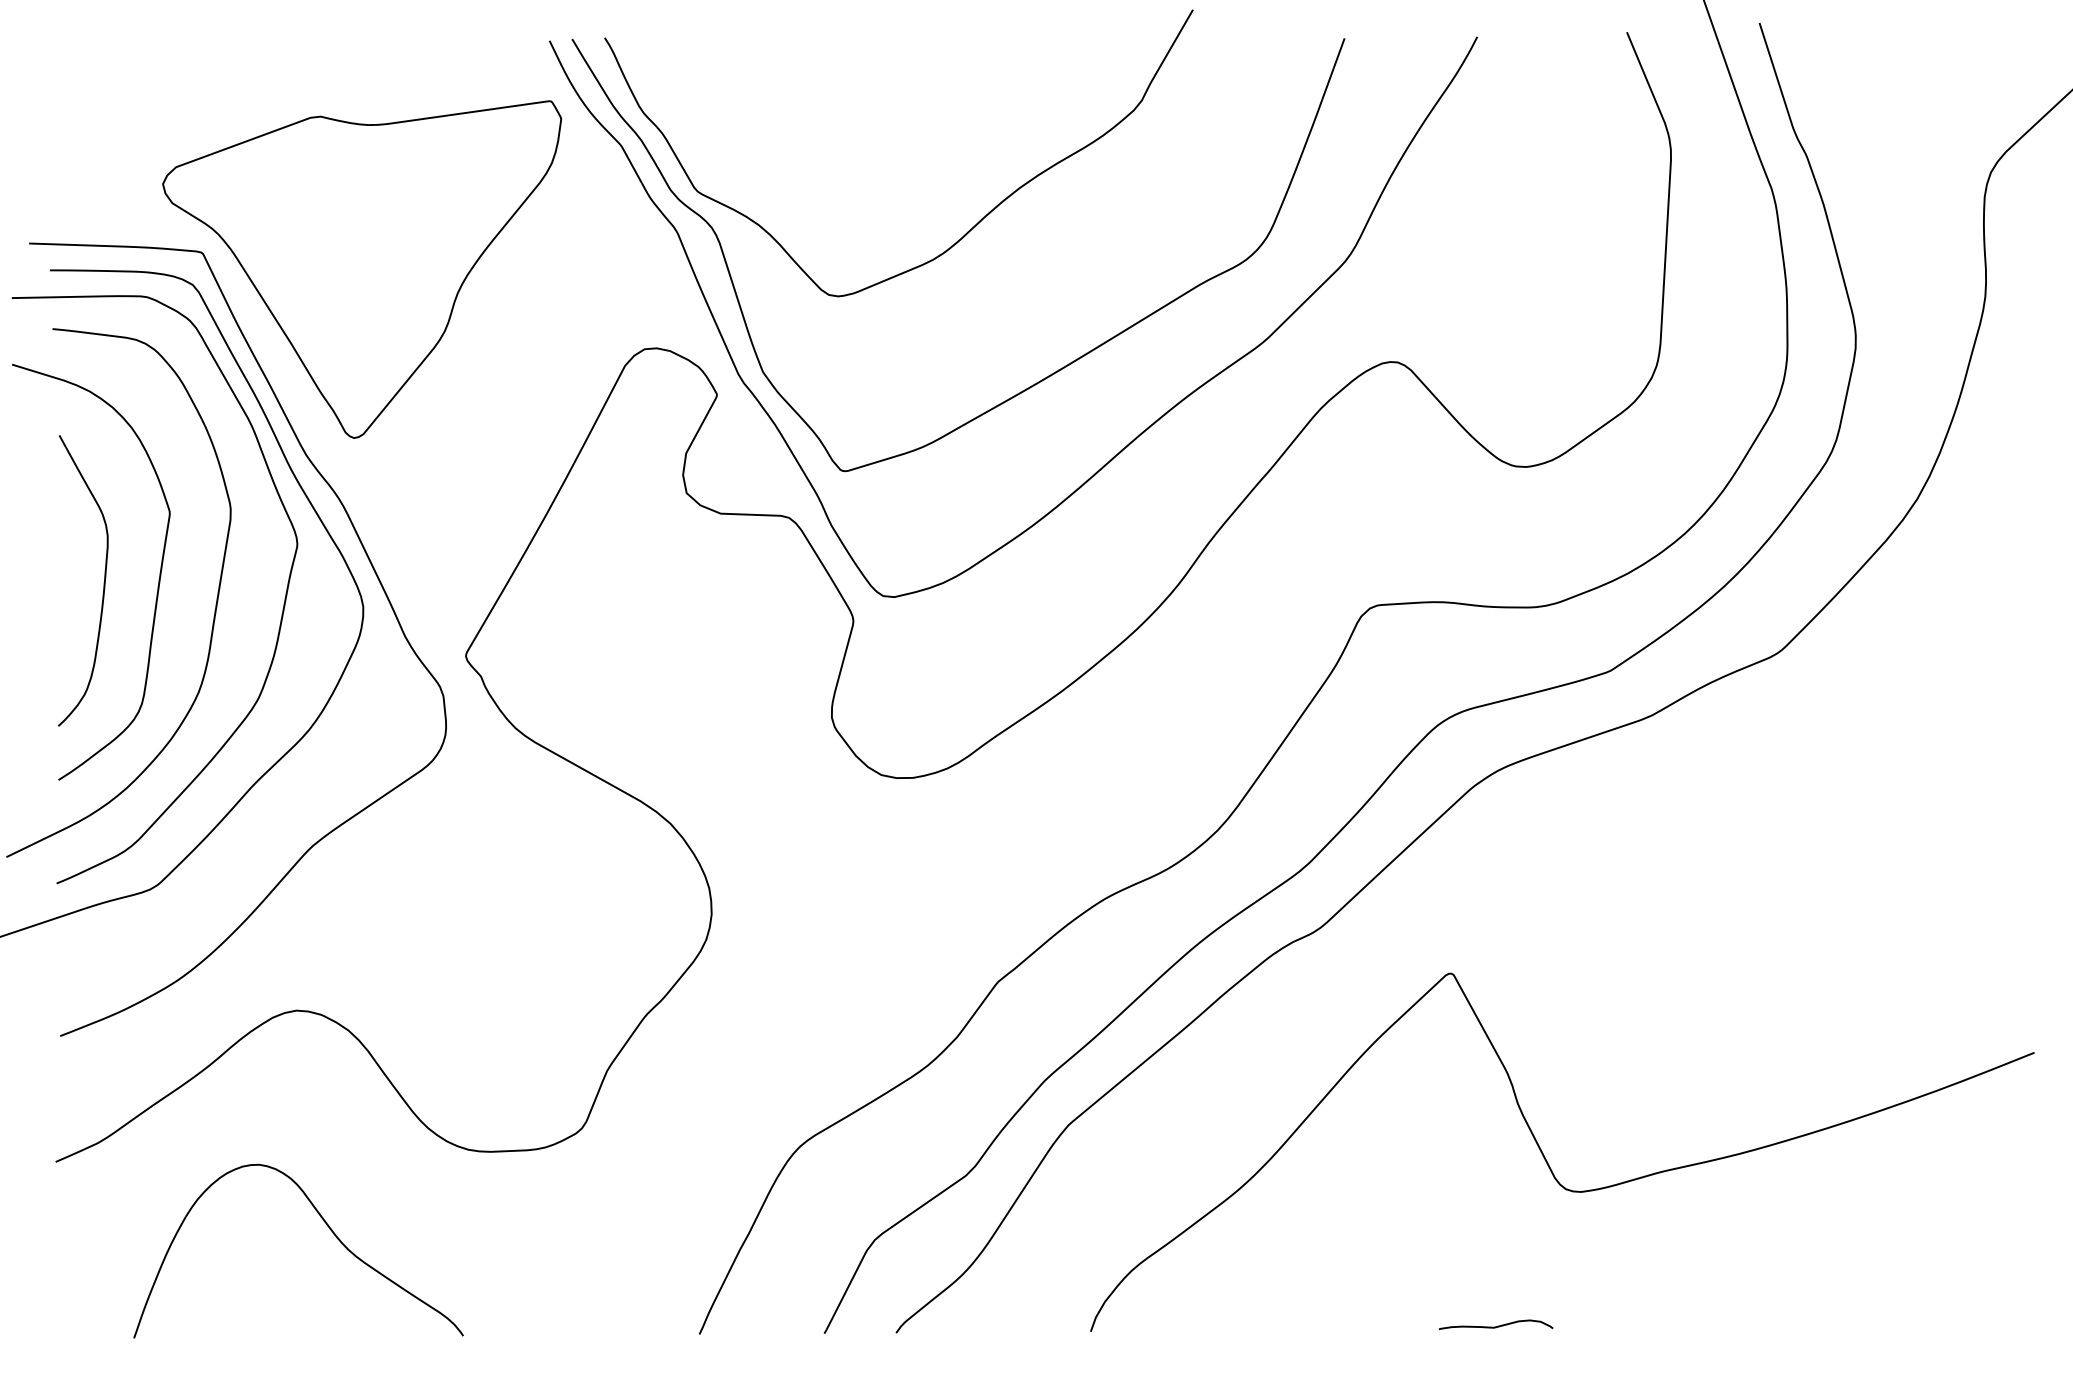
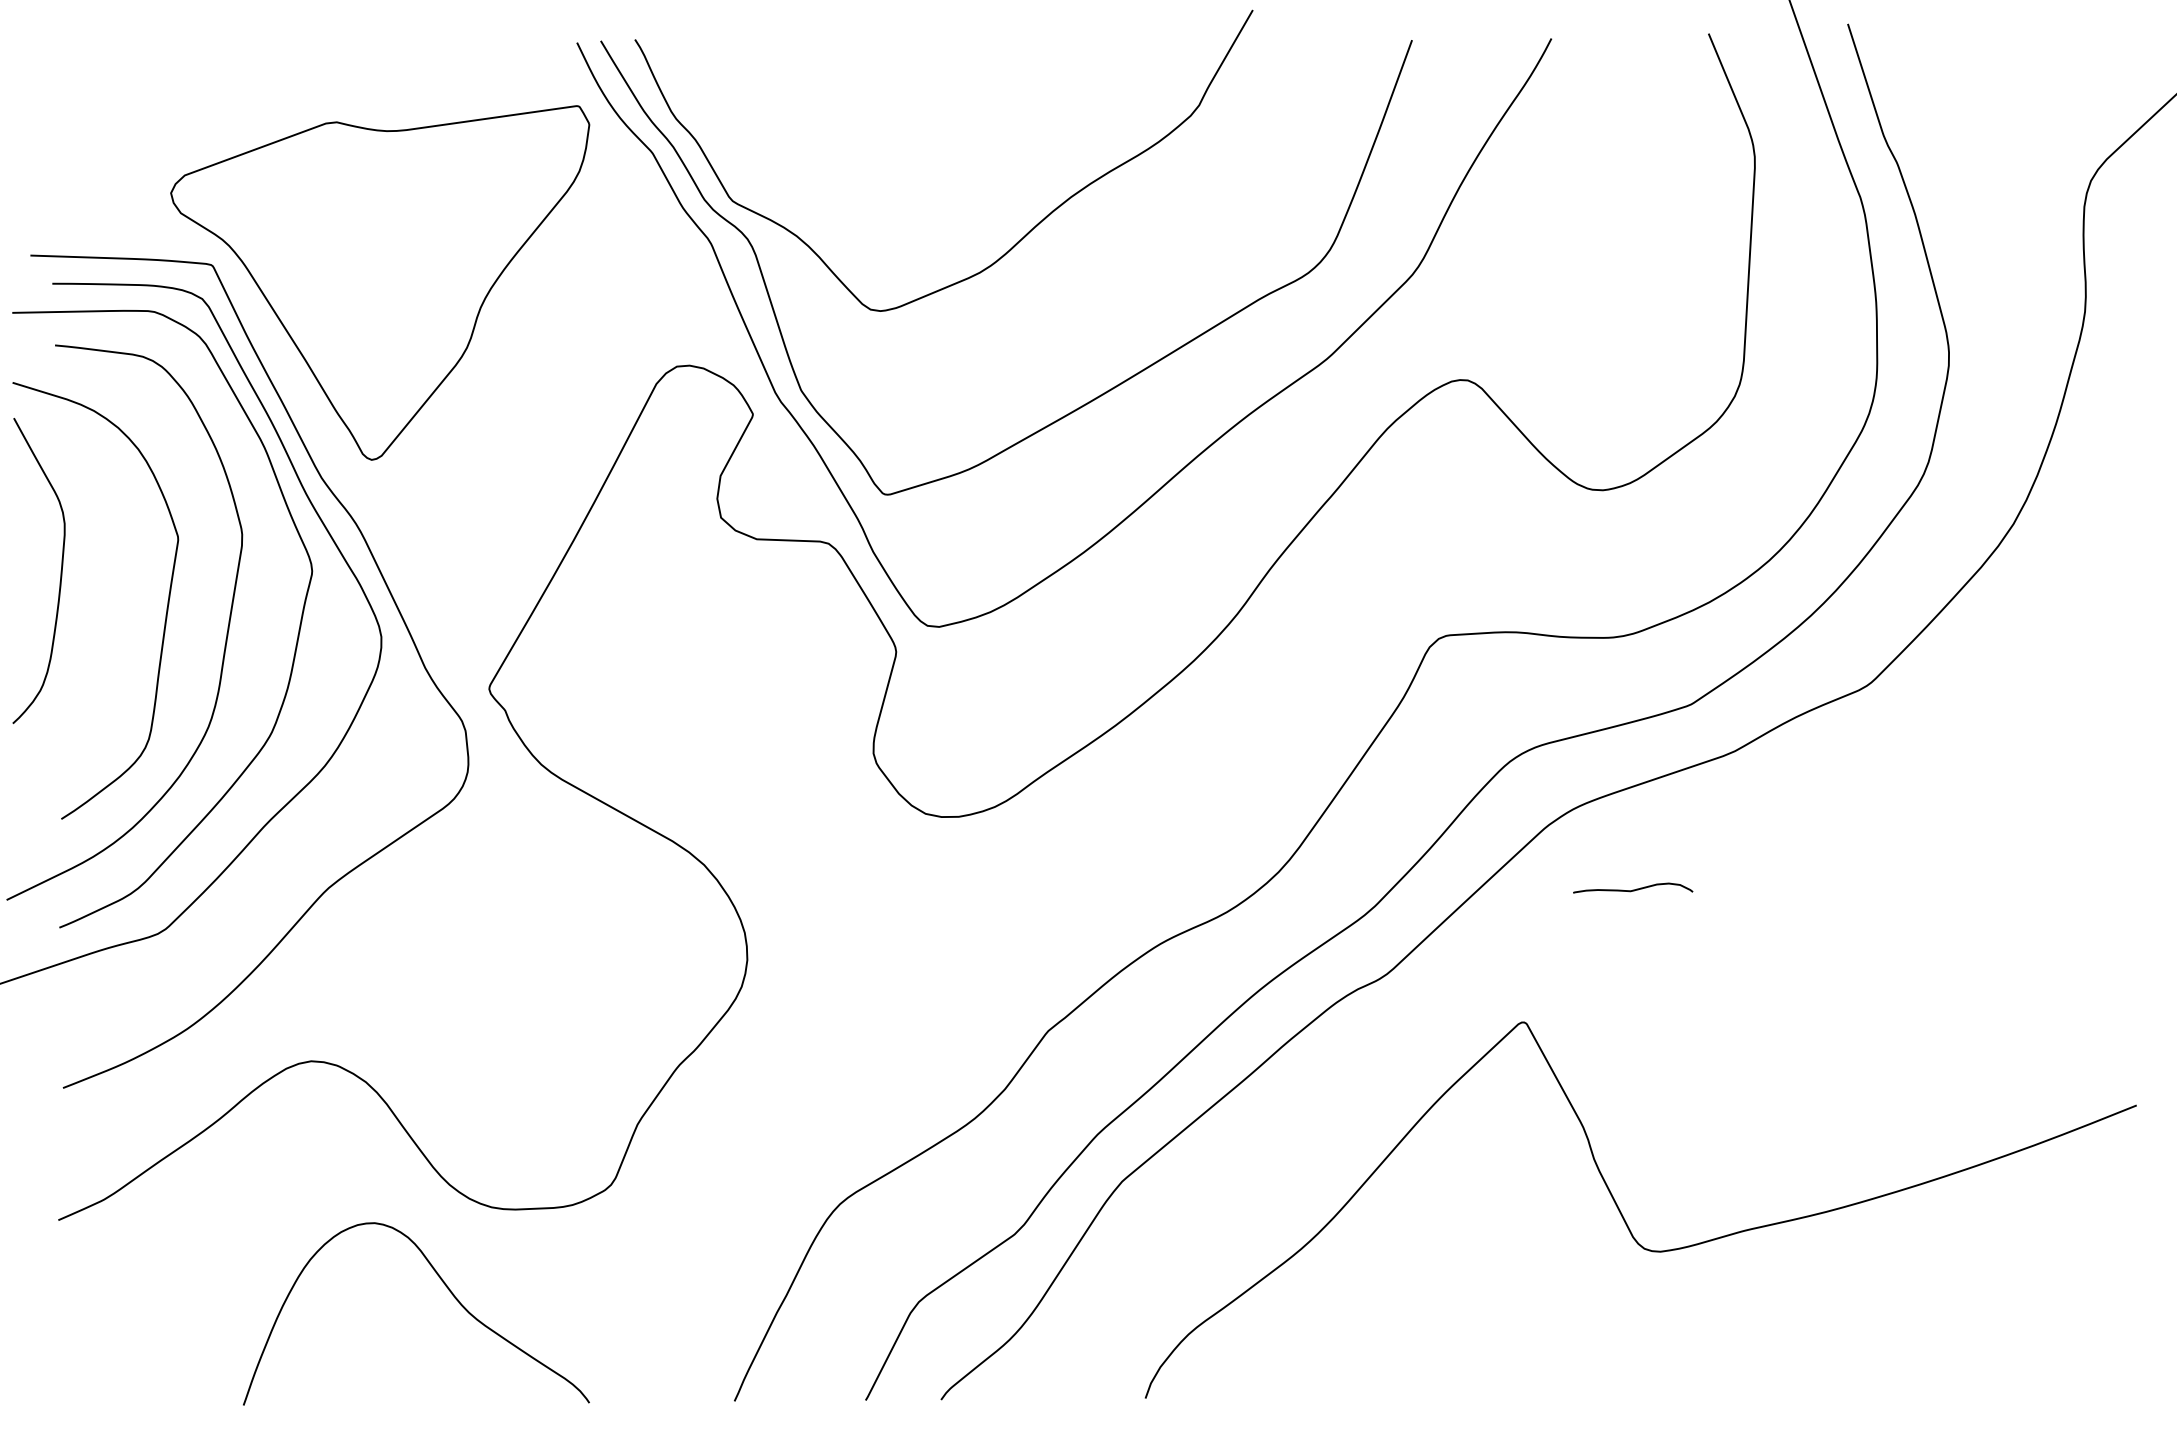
curve: (103, 582) -> (60, 572), moved
curve: (329, 1229) -> (448, 1291), moved
curve: (1495, 1326) -> (1632, 889), moved

